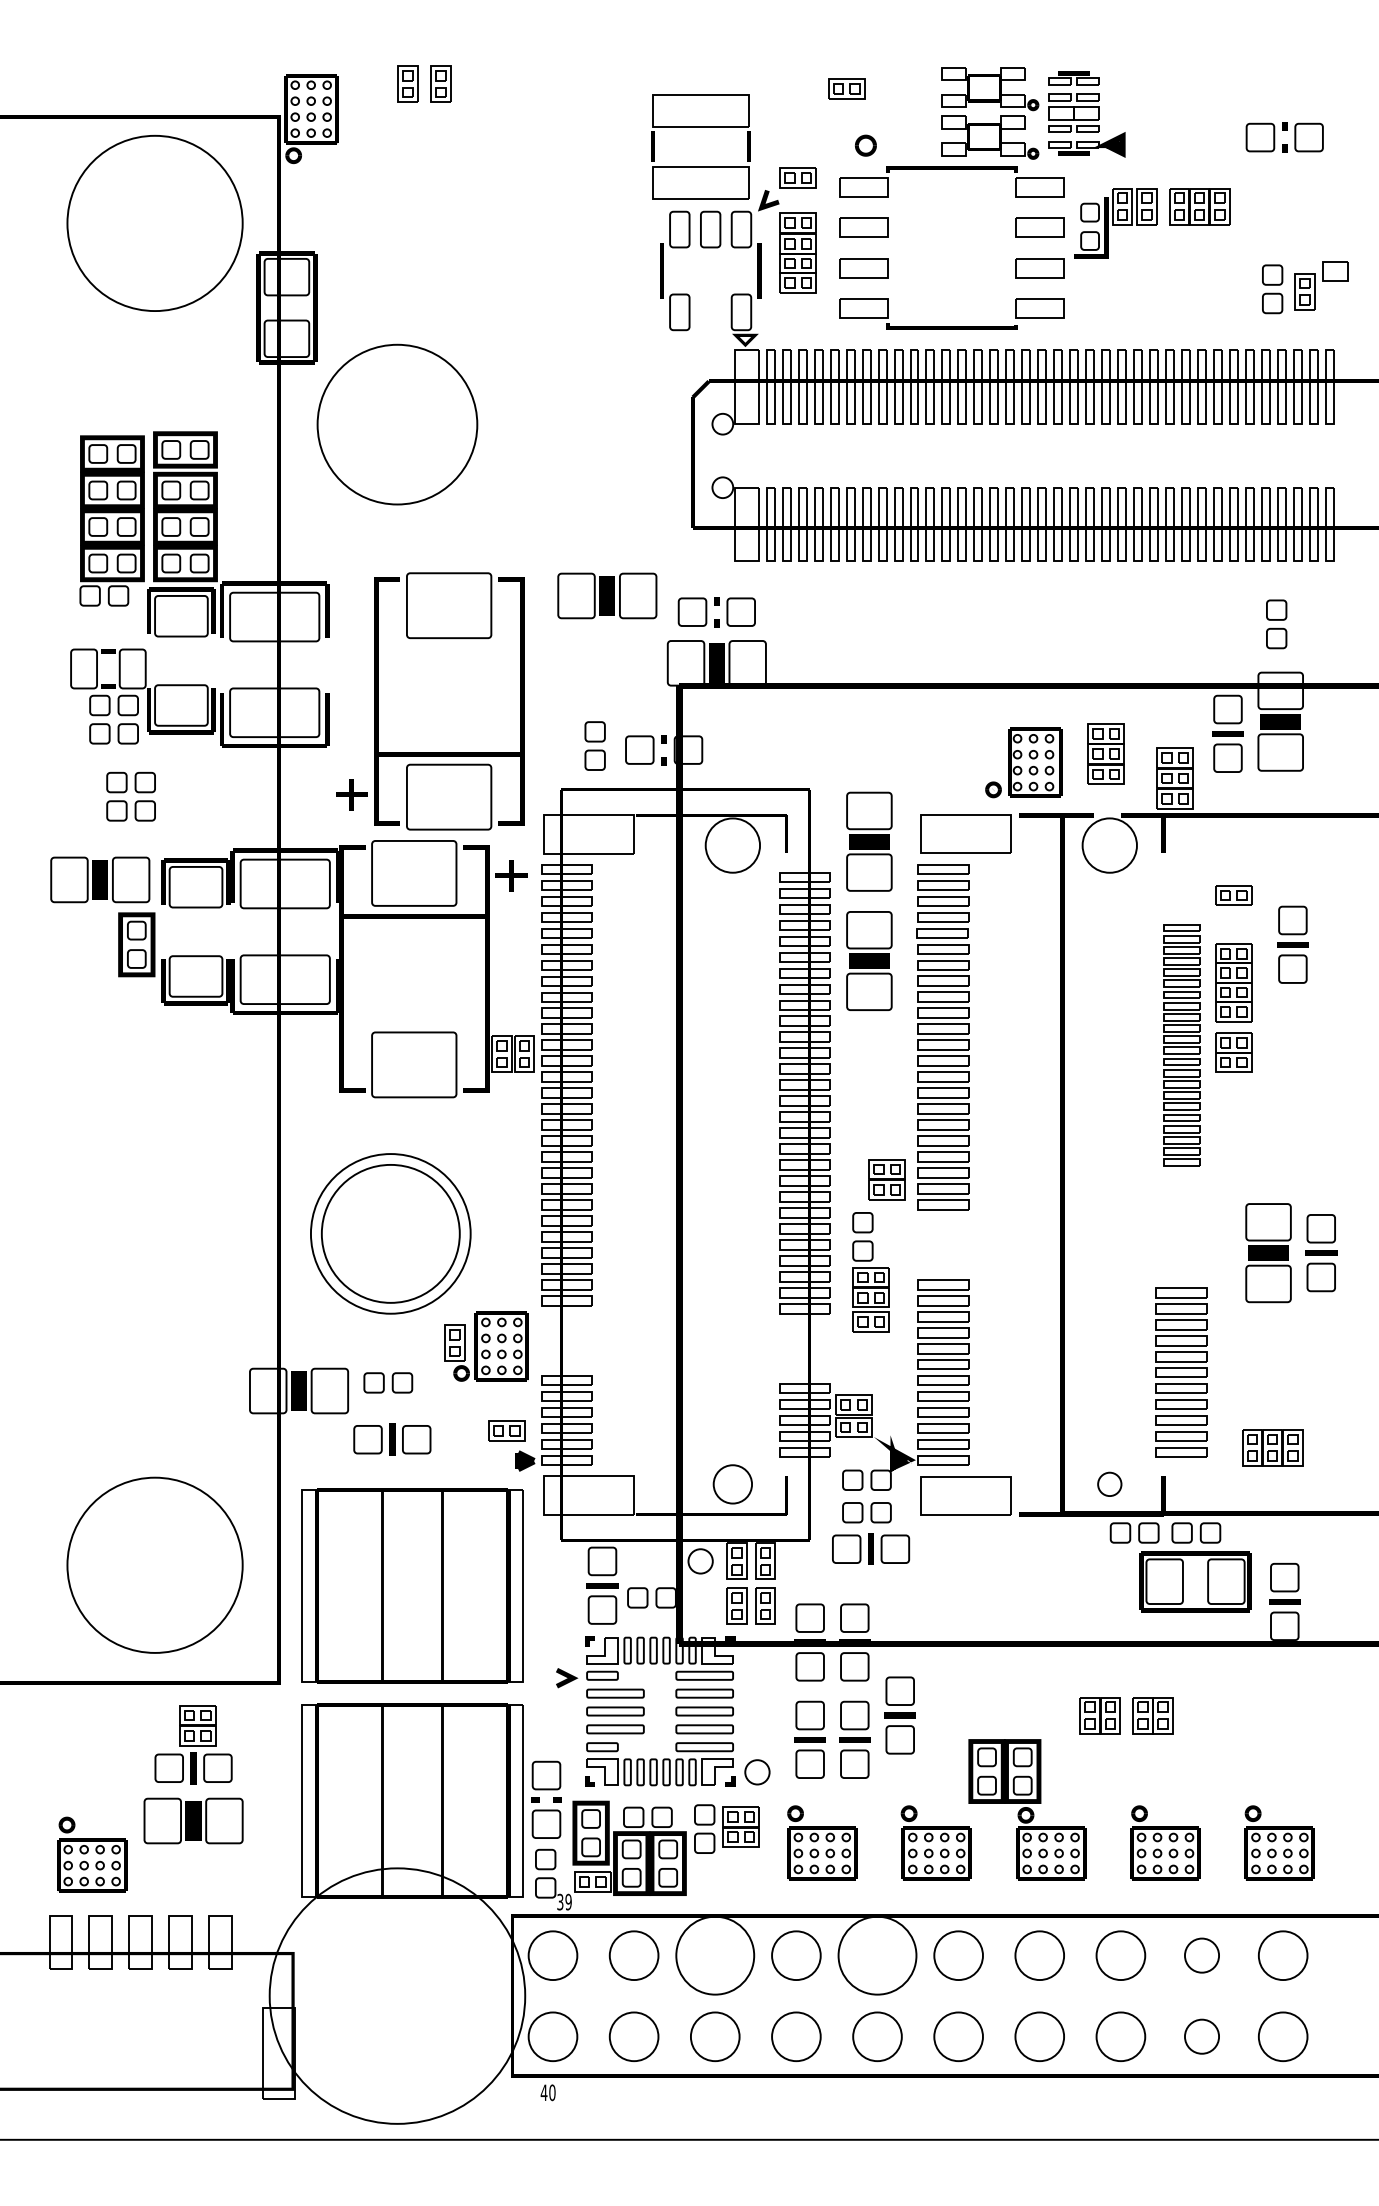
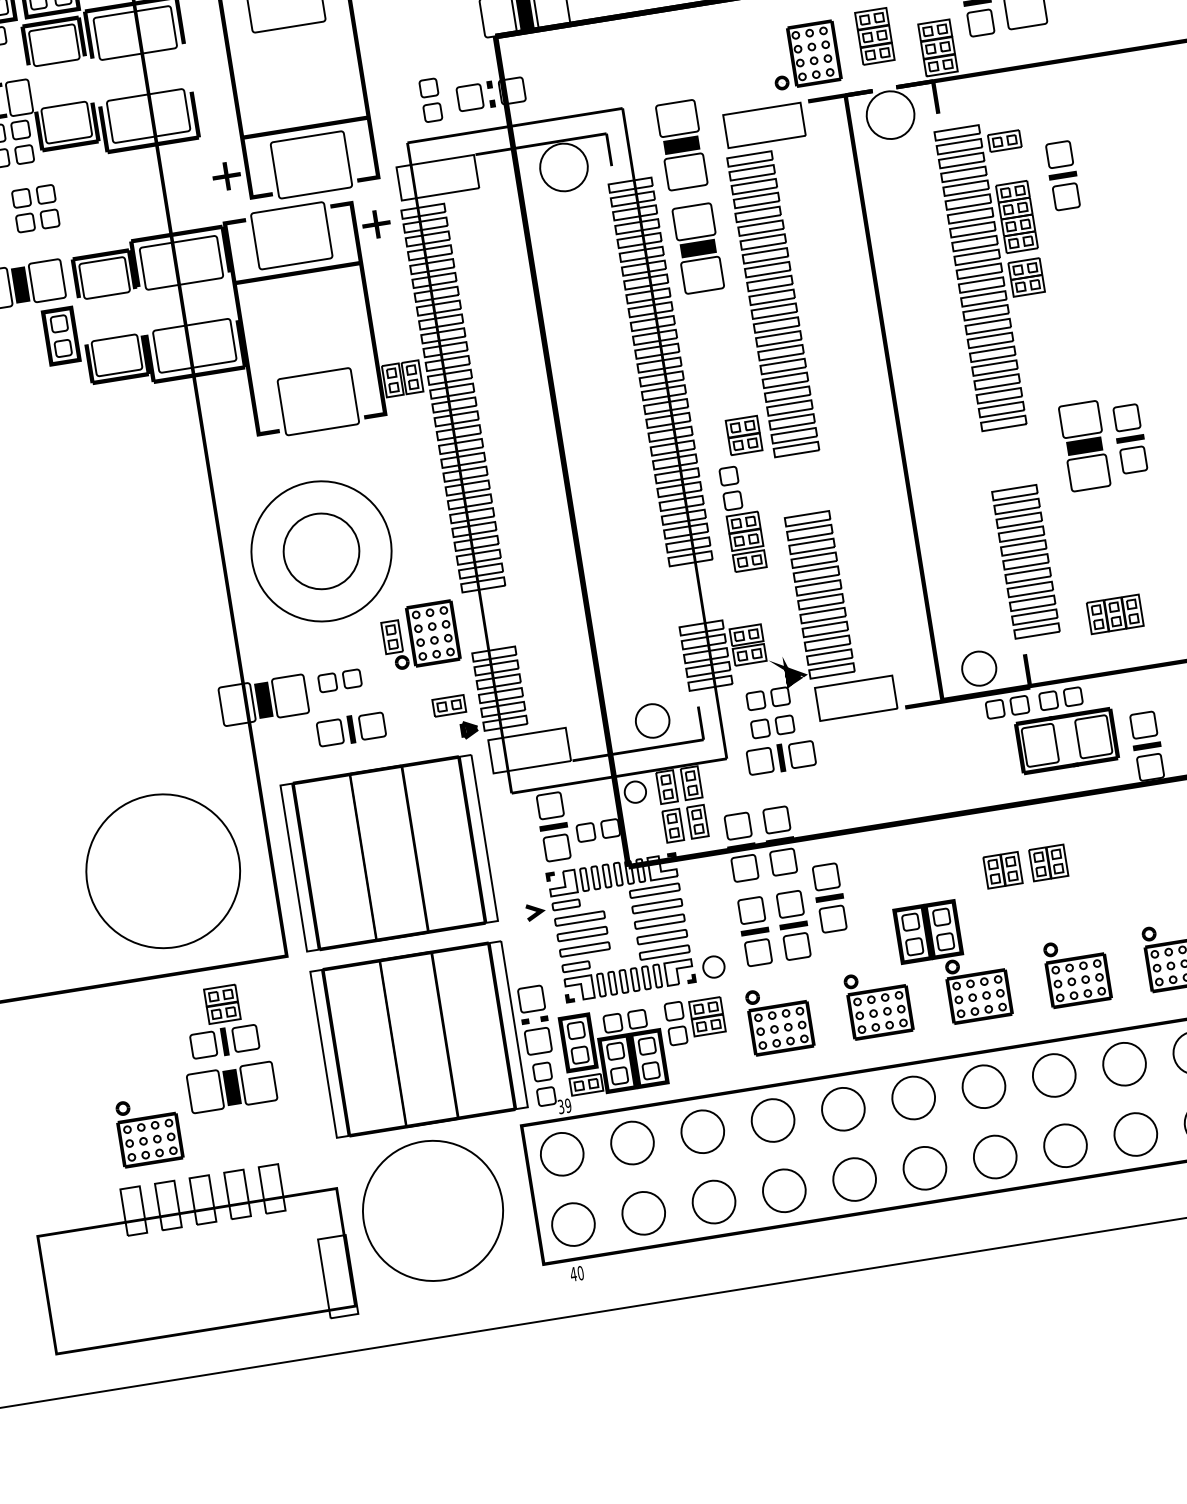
part: (1181, 1045) -> (980, 278), size x1.43
circle: (390, 1233) -> (321, 551), size x0.62
circle: (1109, 1483) -> (978, 667), size x1.67
circle: (714, 1955) -> (702, 1131), size x0.62
circle: (877, 1955) -> (843, 1109), size x0.62
circle: (1201, 1955) -> (1124, 1064), size x1.43
circle: (397, 1995) -> (432, 1210), size x0.62
circle: (1201, 2036) -> (1135, 1134), size x1.43

